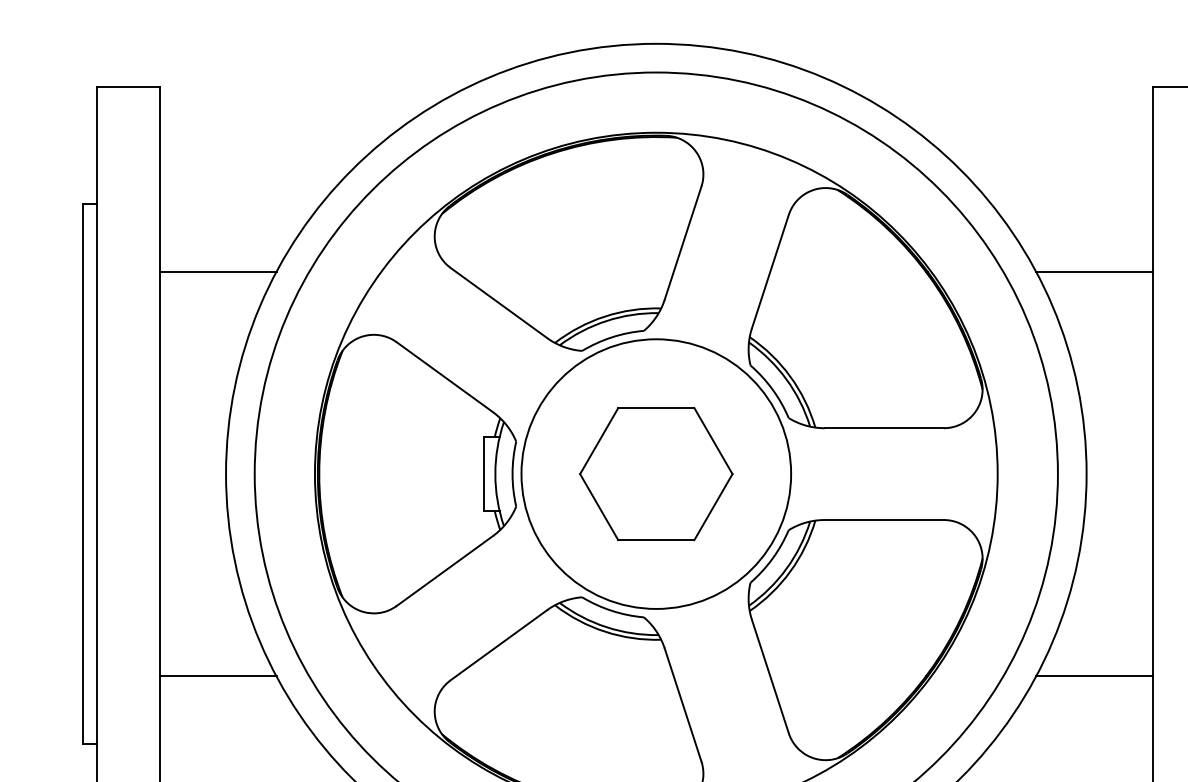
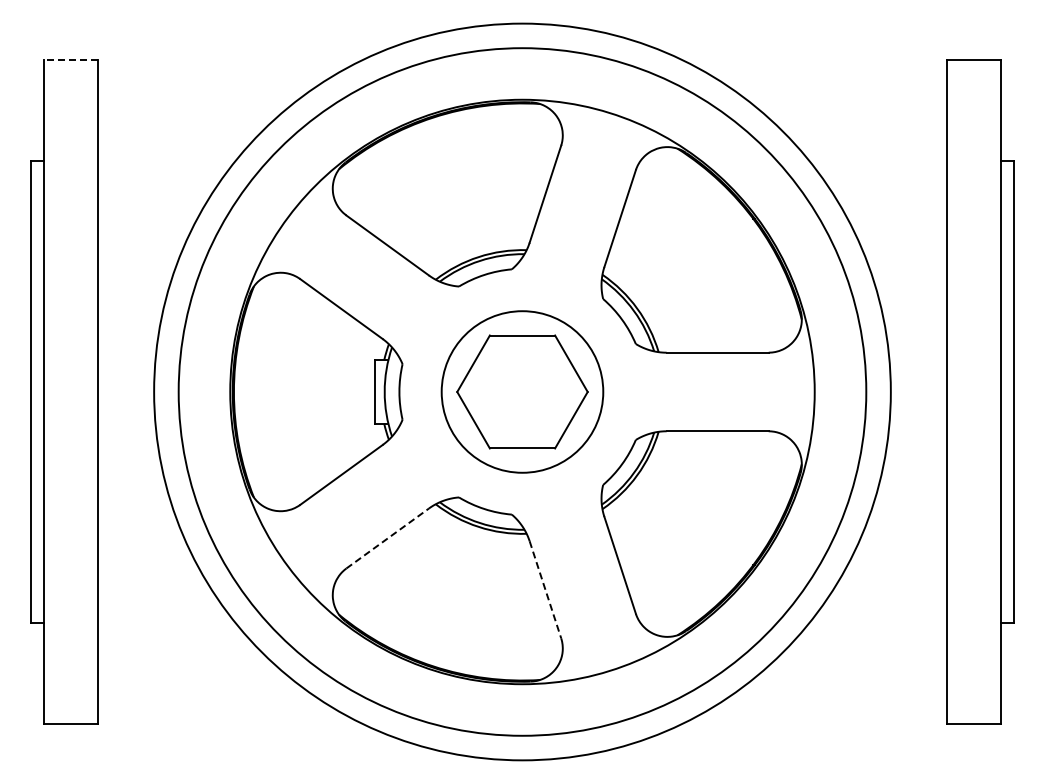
line: (128, 86) -> (70, 60), solid -> dashed
line: (218, 271) -> (147, 218), removed
line: (1094, 271) -> (897, 218), removed
circle: (656, 473) -> (522, 391), size x0.7
line: (499, 645) -> (388, 538), solid -> dashed
line: (218, 676) -> (147, 565), removed
line: (1094, 676) -> (897, 565), removed
line: (683, 705) -> (545, 590), solid -> dashed

